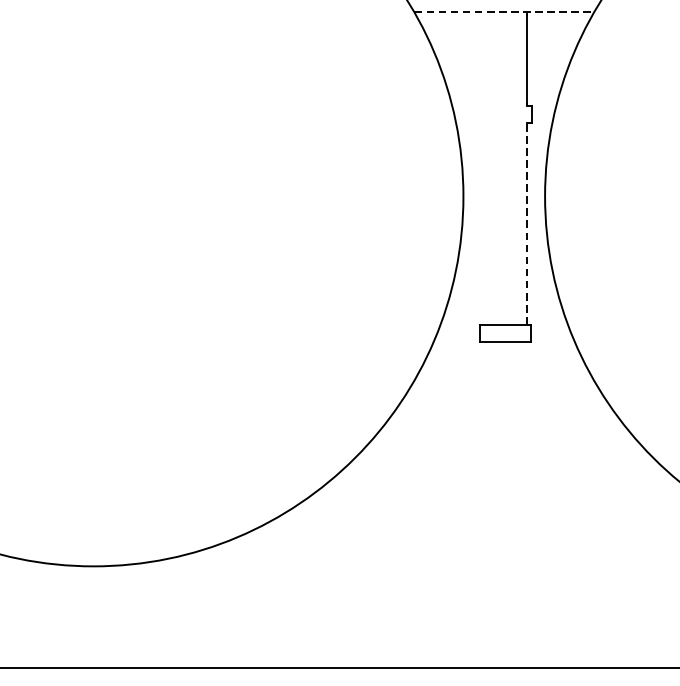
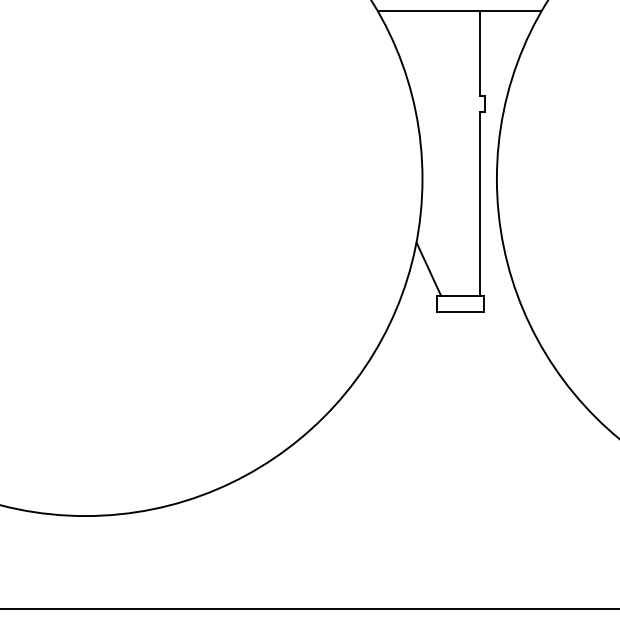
line: (504, 12) -> (459, 11), dashed -> solid
line: (527, 224) -> (480, 204), dashed -> solid
line: (470, 295) -> (428, 269), added

